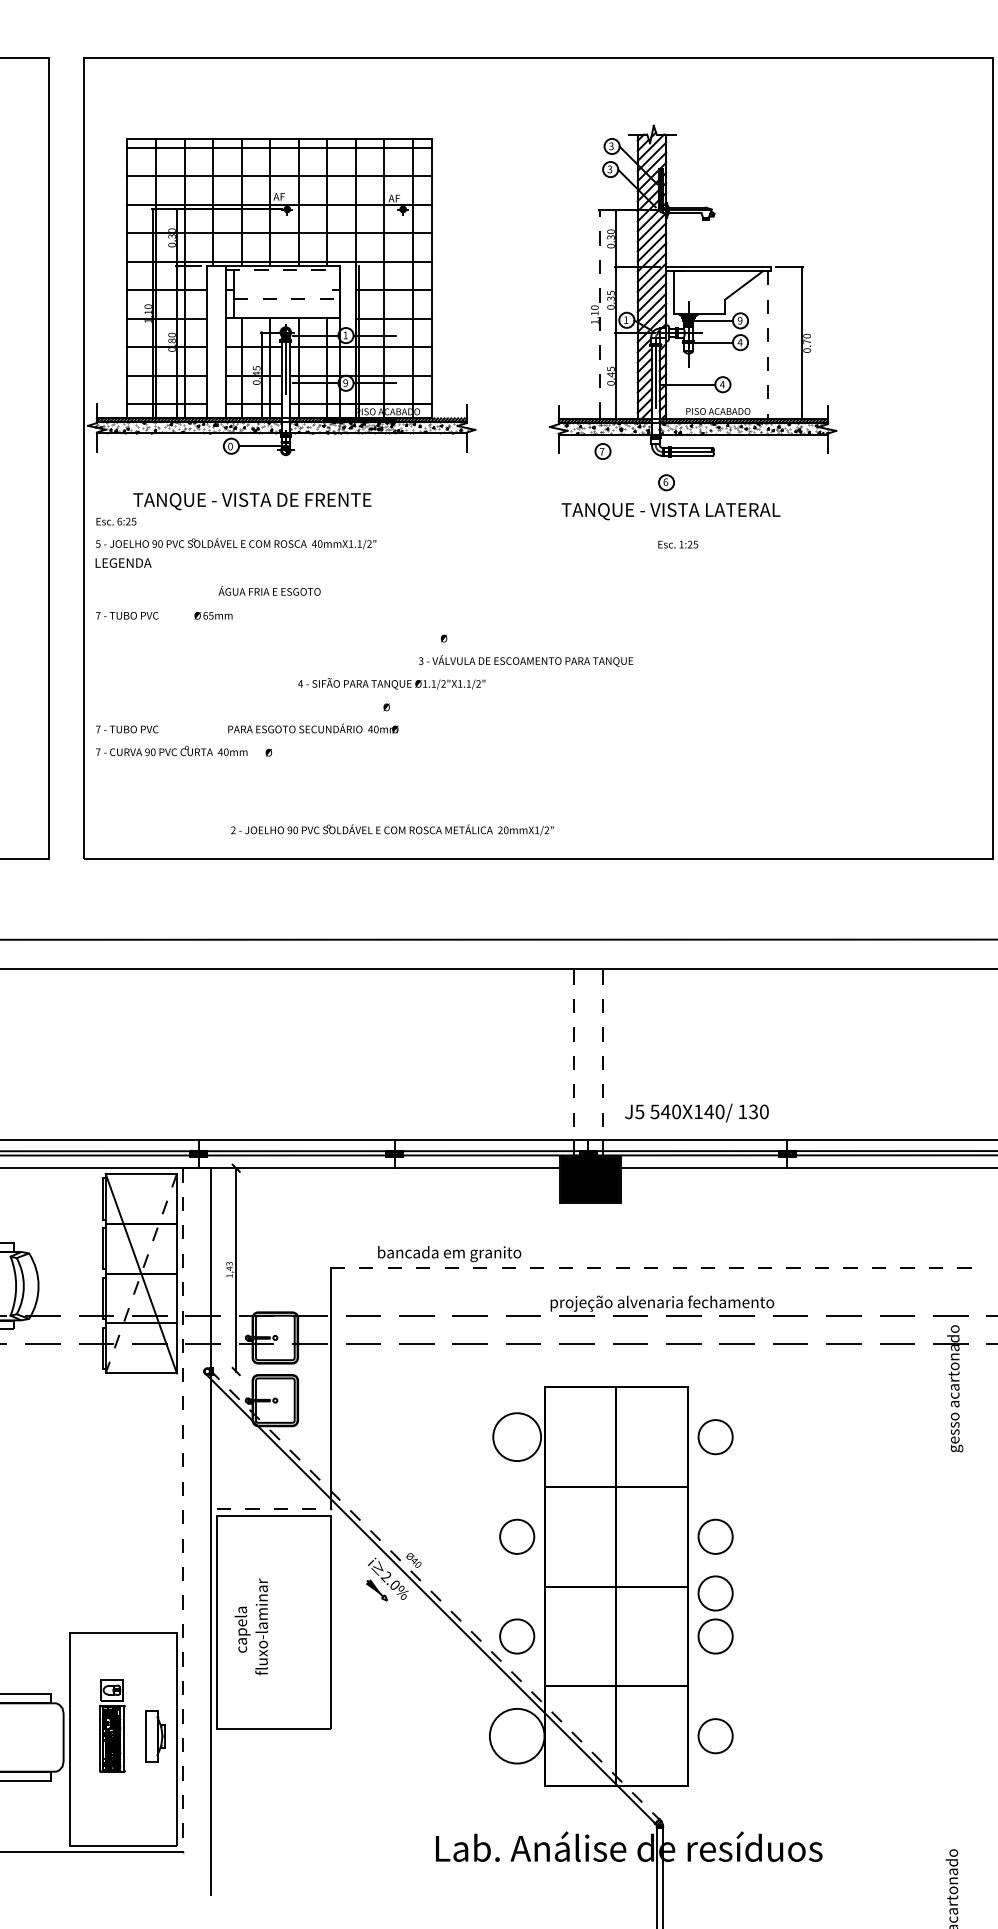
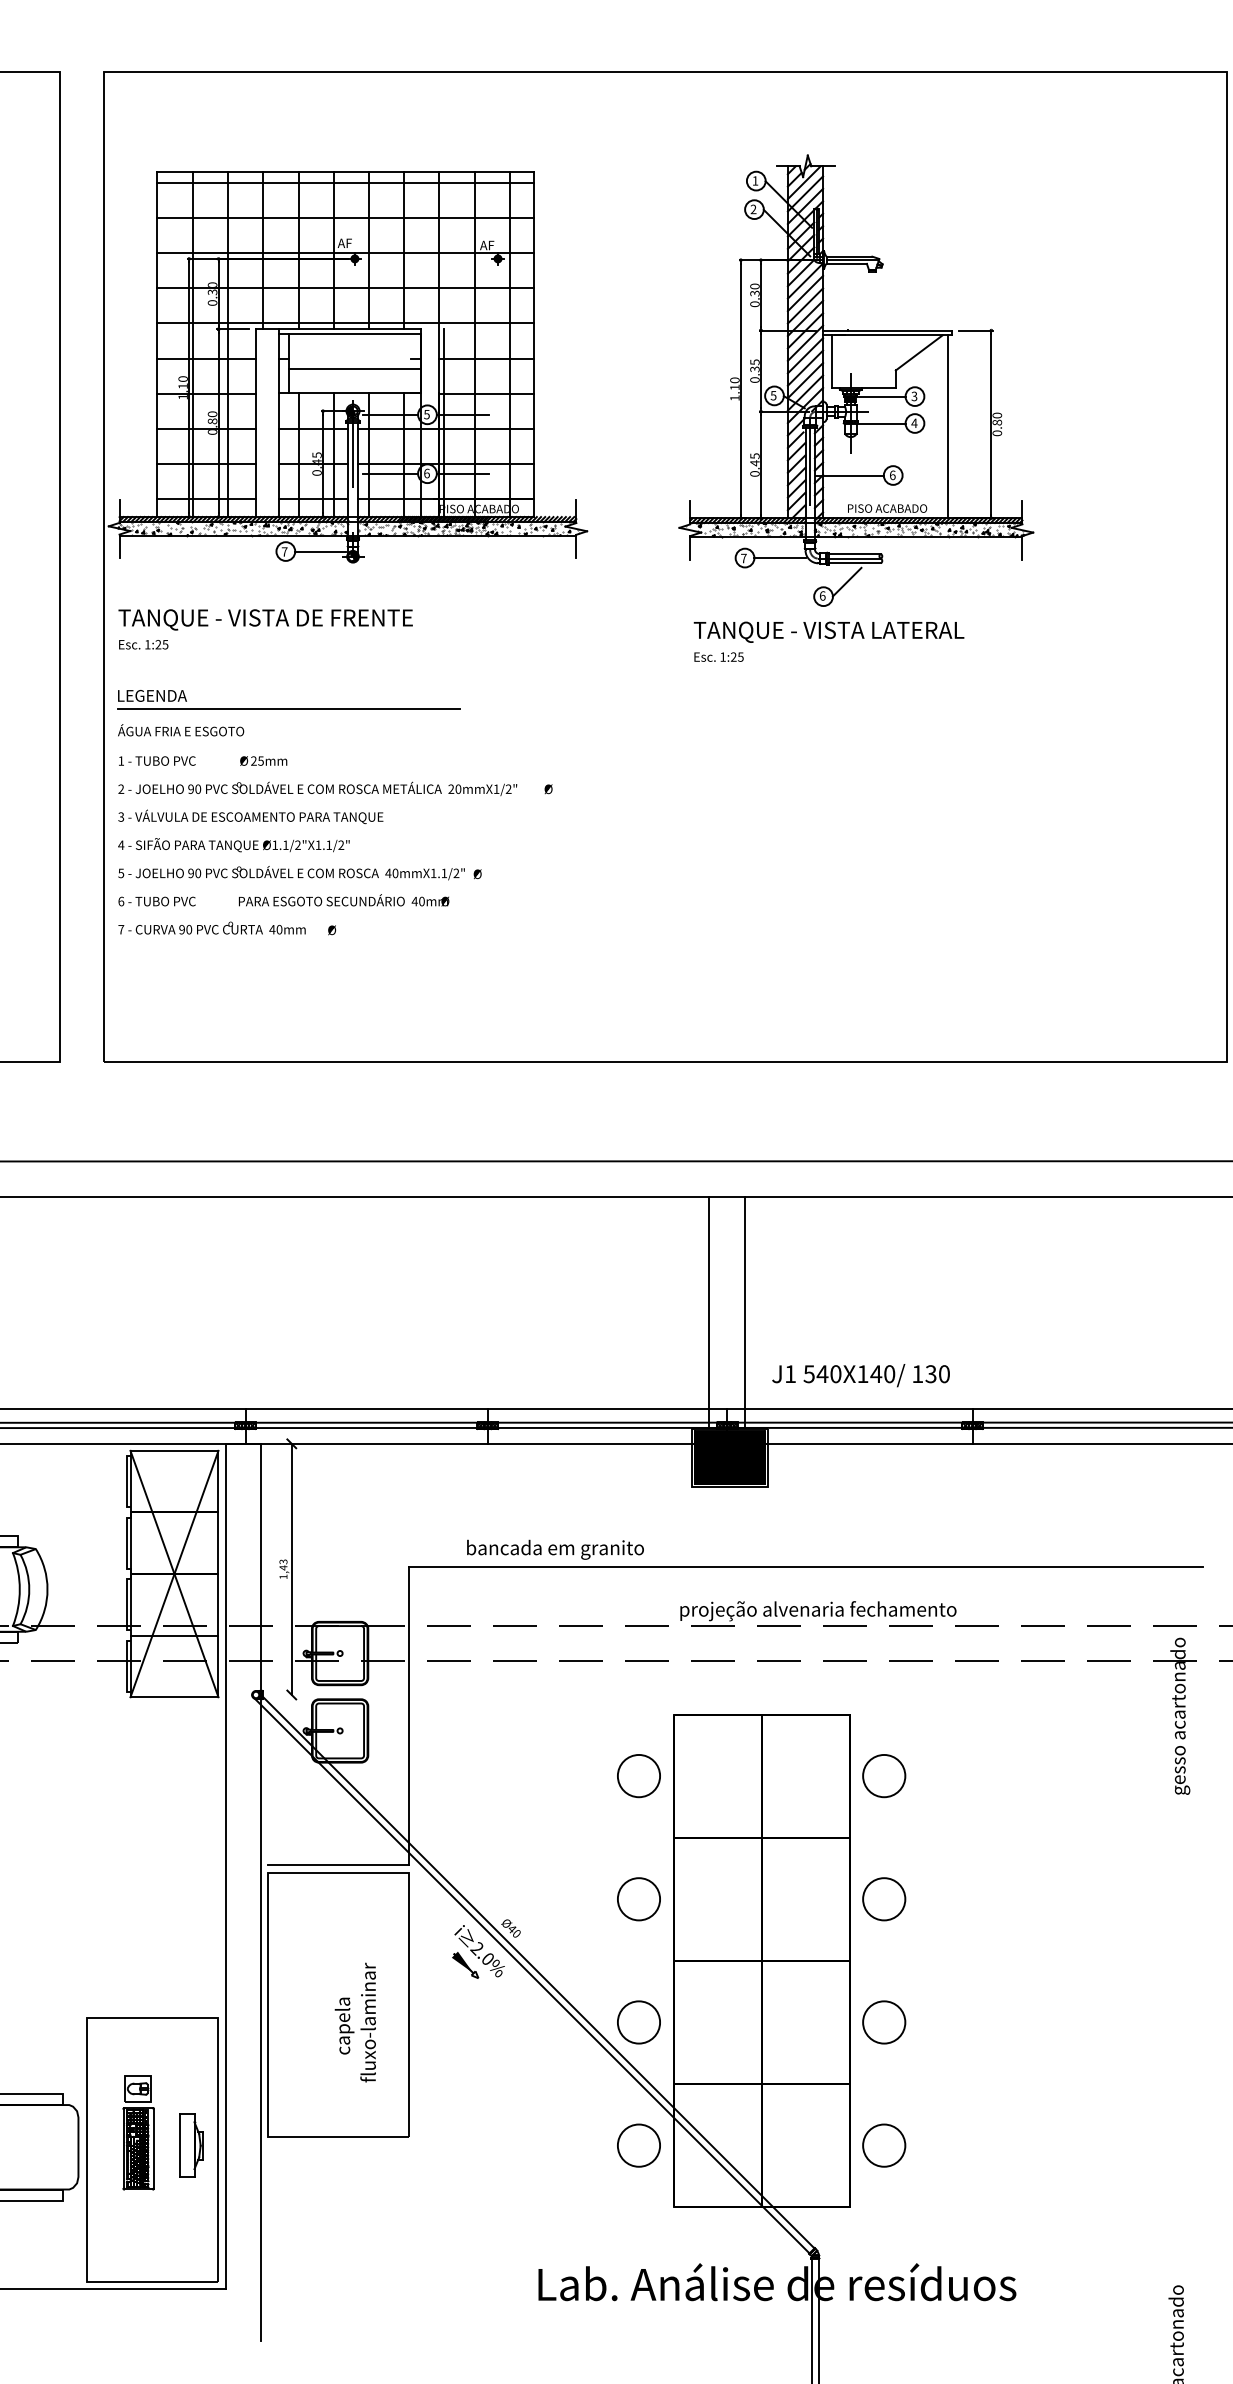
text: (611, 145) -> (755, 180), 3 -> 1
text: (609, 169) -> (753, 209), 3 -> 2
line: (282, 269) -> (349, 333), dashed -> solid
line: (286, 298) -> (354, 369), dashed -> solid
line: (599, 315) -> (740, 389), dashed -> solid
text: (626, 319) -> (773, 395), 1 -> 5
text: (740, 320) -> (914, 396), 9 -> 3
text: (345, 335) -> (426, 414), 1 -> 5
text: (807, 341) -> (997, 422), 0.70 -> 0.80
line: (767, 345) -> (948, 426), dashed -> solid
text: (345, 383) -> (426, 473), 9 -> 6
text: (722, 384) -> (892, 475), 4 -> 6
text: (230, 446) -> (284, 551), 0 -> 7
line: (630, 451) -> (779, 558), added
line: (685, 470) -> (846, 581), added
text: (252, 501) -> (265, 619), moved
text: (119, 521) -> (147, 644), 6:25 -> 1:25
text: (236, 544) -> (291, 873), moved
text: (677, 544) -> (718, 656), moved
line: (234, 573) -> (289, 708), added
text: (269, 591) -> (181, 730), moved
text: (98, 615) -> (121, 760), 7 -> 1
text: (205, 615) -> (253, 760), 65mm -> 25mm
text: (525, 660) -> (250, 816), moved
text: (391, 684) -> (233, 845), moved
text: (313, 728) -> (344, 900), moved
text: (98, 729) -> (121, 901), 7 -> 6
text: (392, 829) -> (317, 788), moved
line: (574, 1062) -> (709, 1312), dashed -> solid
line: (602, 1062) -> (744, 1312), dashed -> solid
text: (639, 1112) -> (790, 1374), J5 -> J1
line: (652, 1267) -> (806, 1566), dashed -> solid
line: (141, 1274) -> (174, 1574), dashed -> solid
circle: (516, 1436) -> (638, 1775), size x0.71
line: (274, 1508) -> (338, 1864), dashed -> solid
line: (182, 1510) -> (225, 1866), dashed -> solid
circle: (715, 1593) -> (884, 1969), removed
line: (434, 1594) -> (536, 1970), dashed -> solid
text: (250, 1626) -> (354, 2022), moved
circle: (516, 1736) -> (638, 2145), size x0.62

